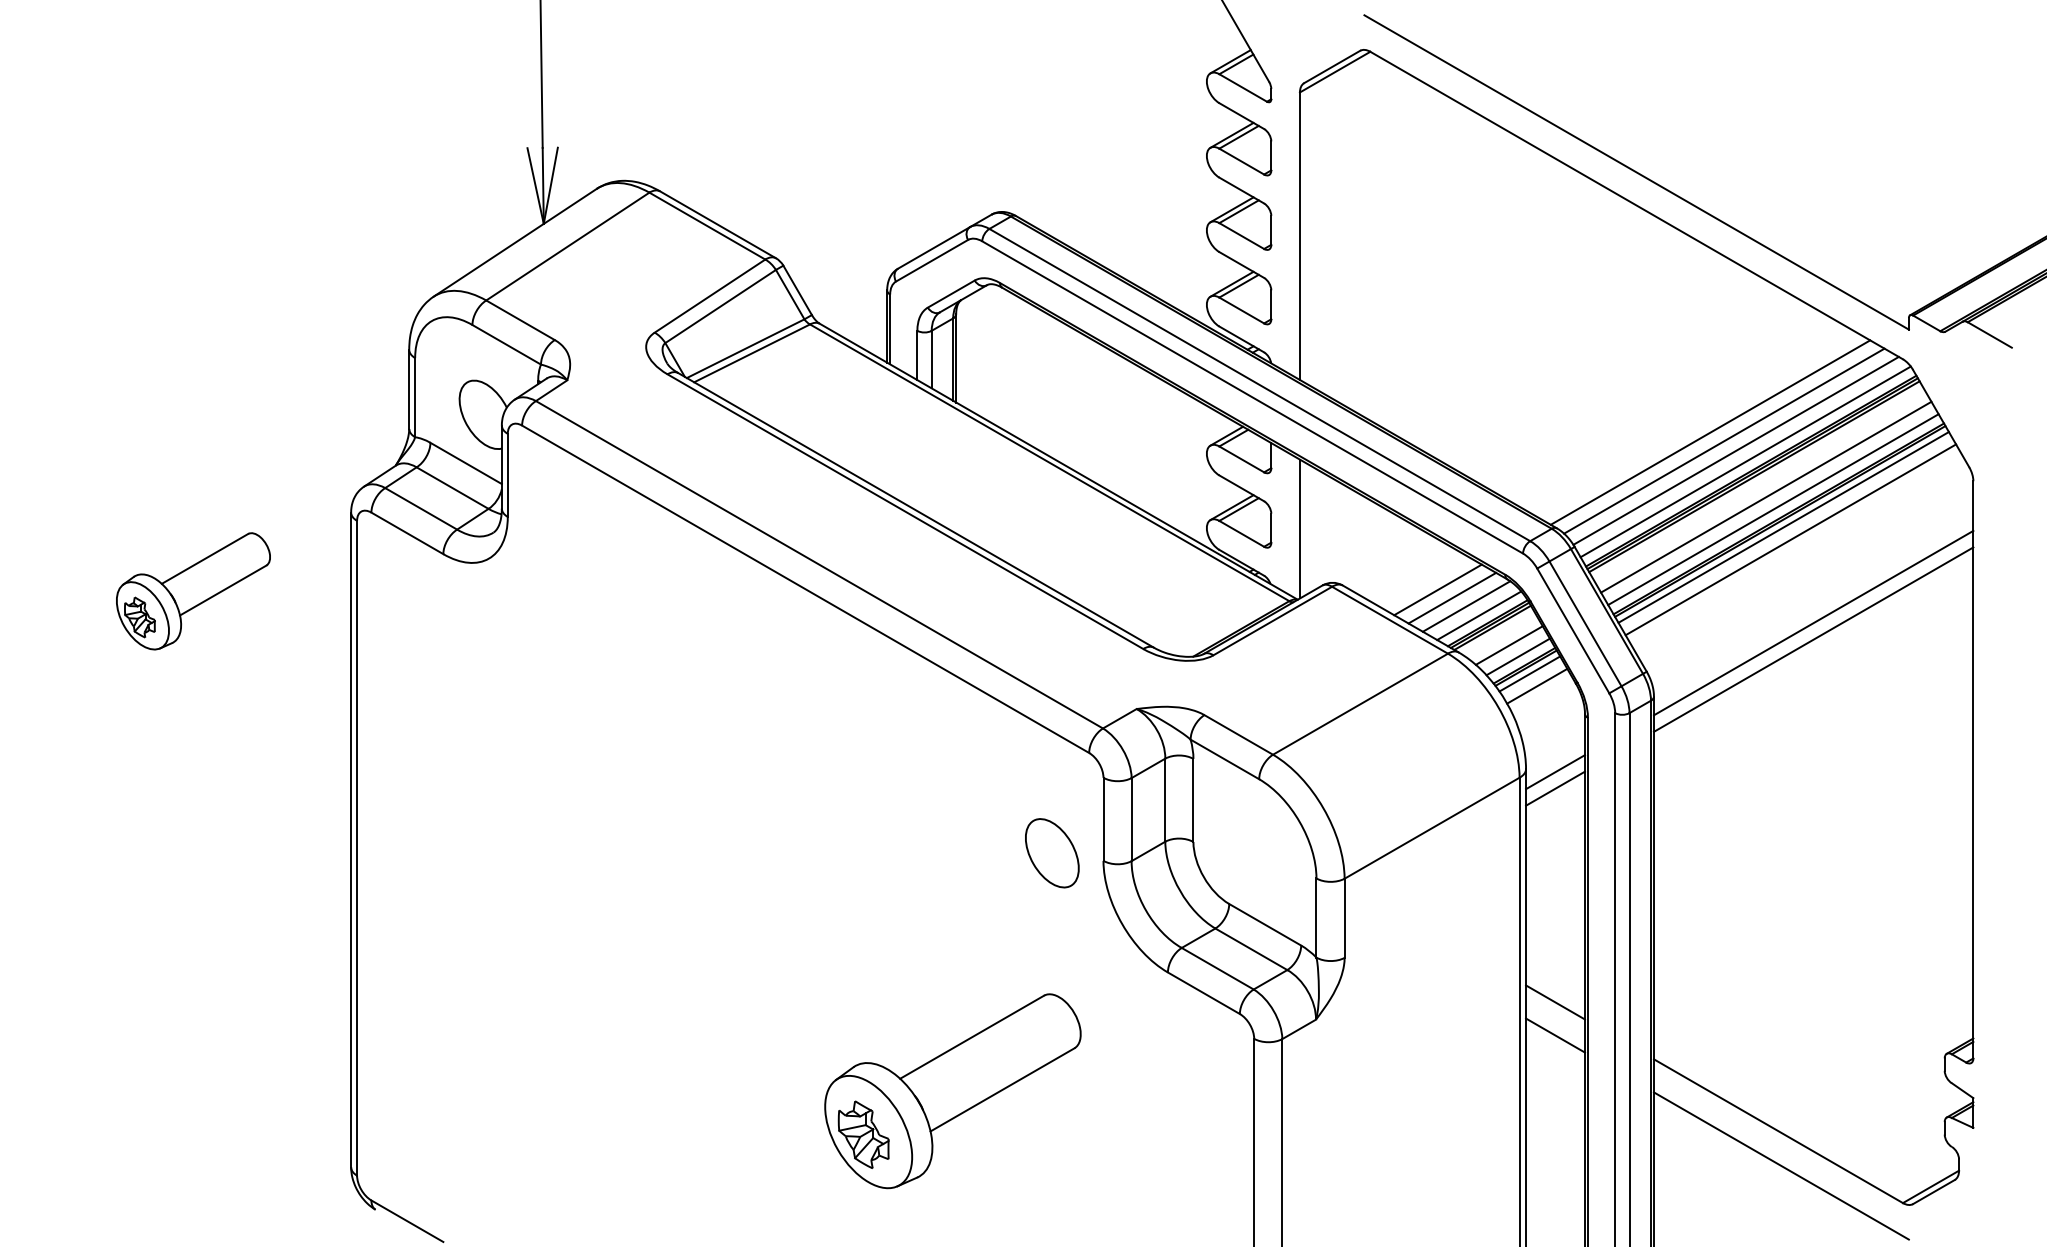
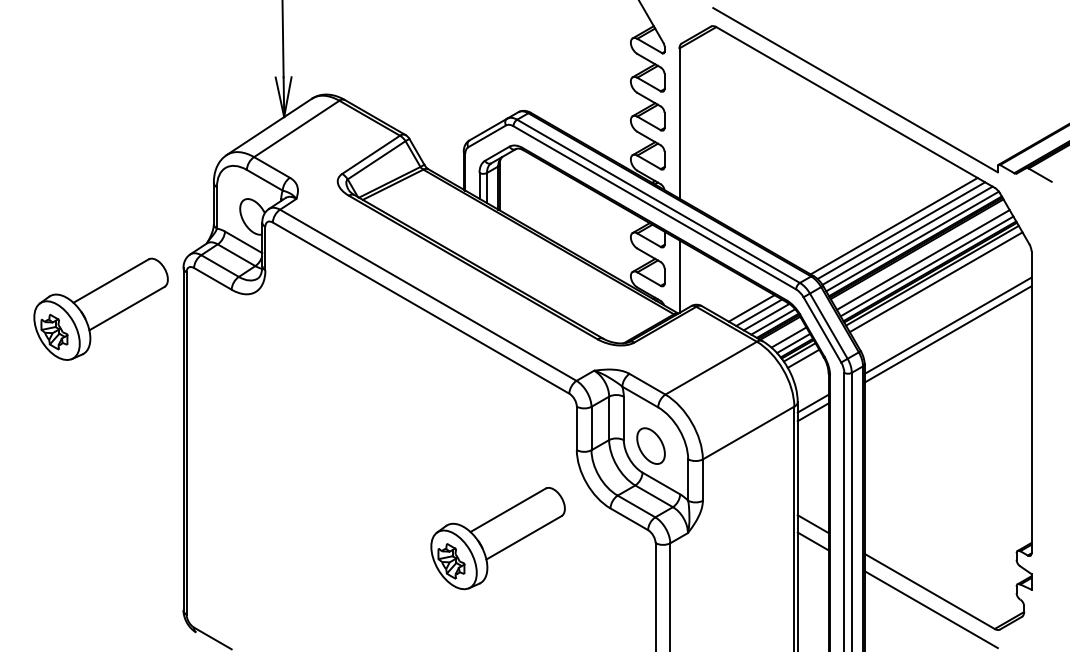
part: (192, 590) -> (100, 308), size x1.67
part: (1051, 852) -> (650, 445), moved
part: (951, 1091) -> (497, 538), moved

